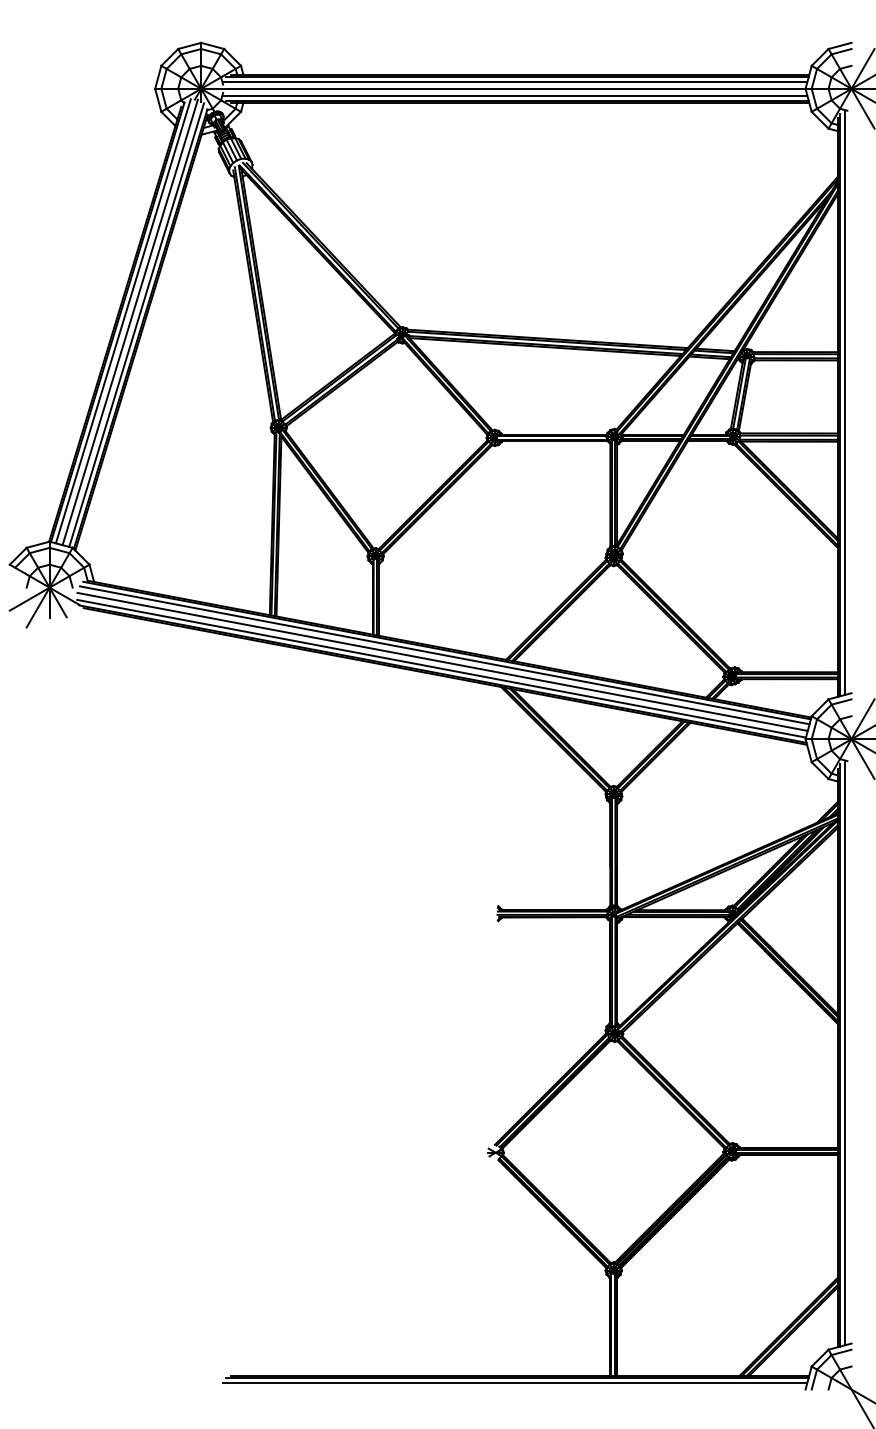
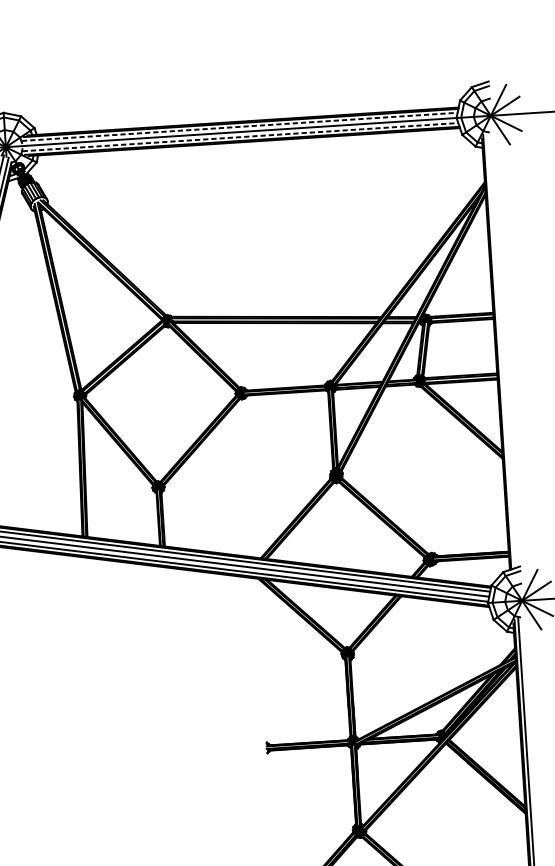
line: (515, 81) -> (239, 126), solid -> dashed
line: (515, 95) -> (240, 136), solid -> dashed
line: (844, 402) -> (500, 350), removed

